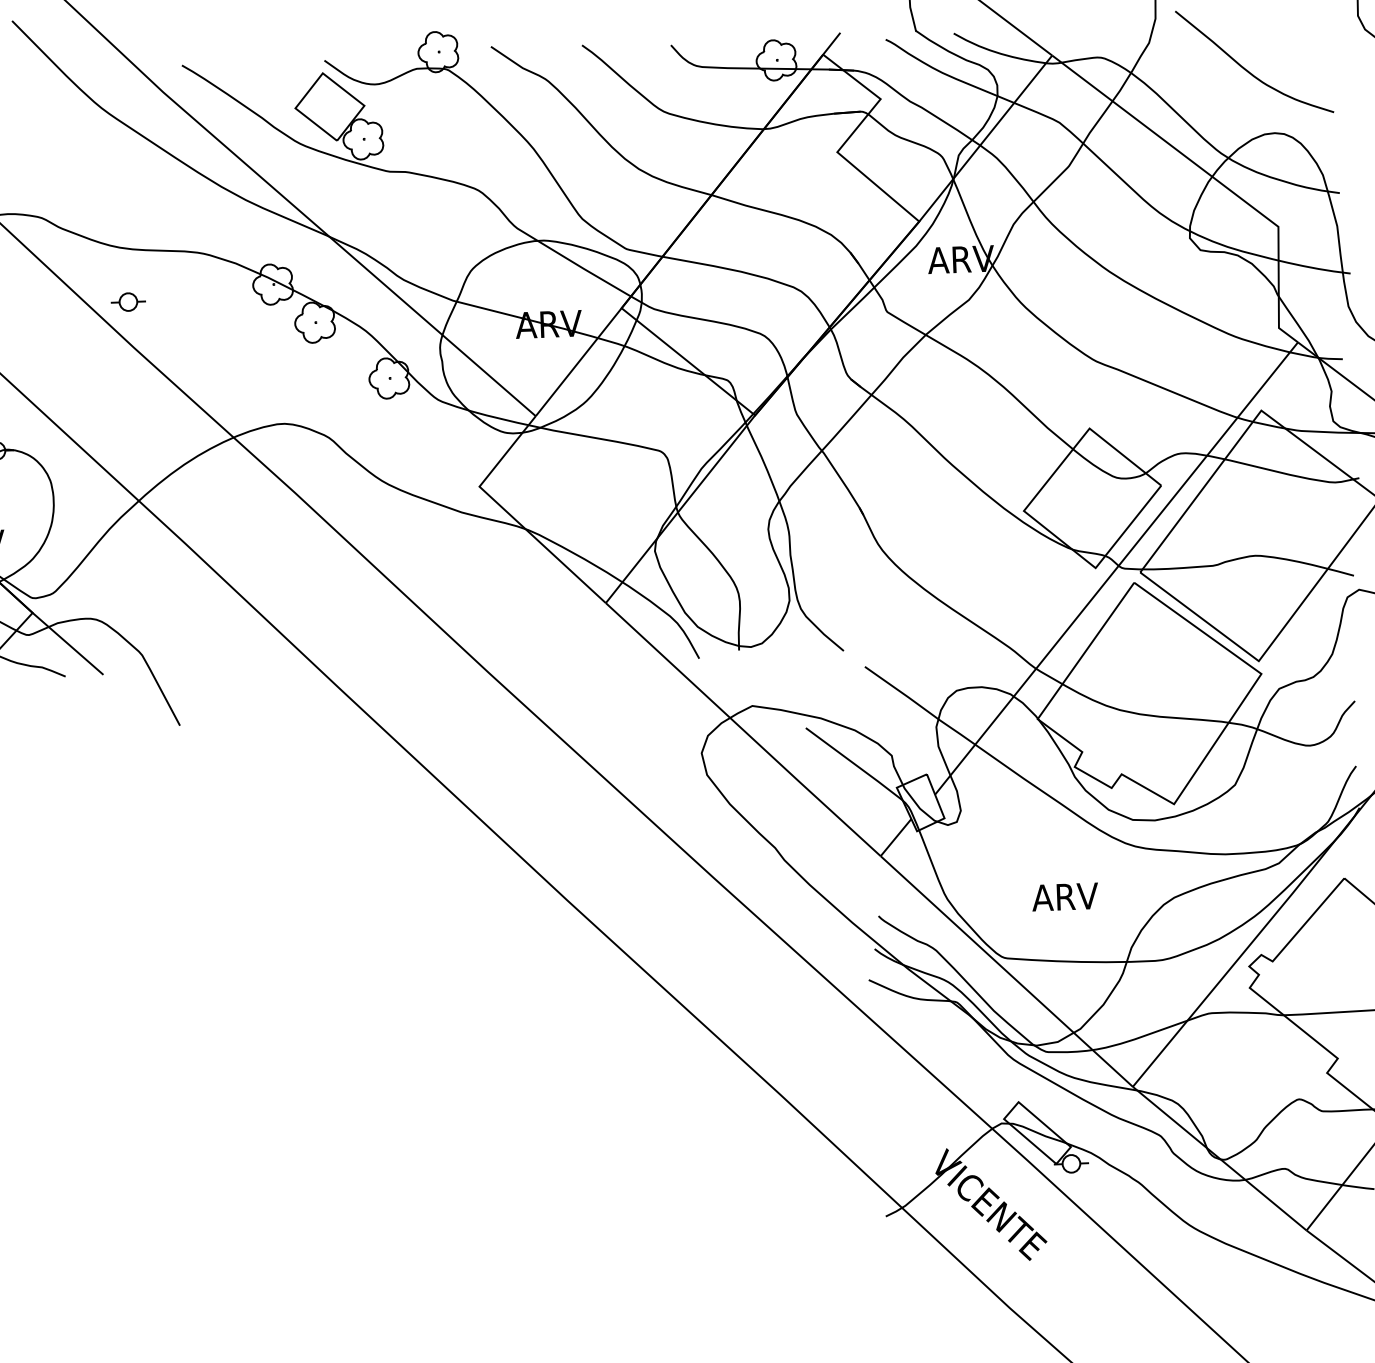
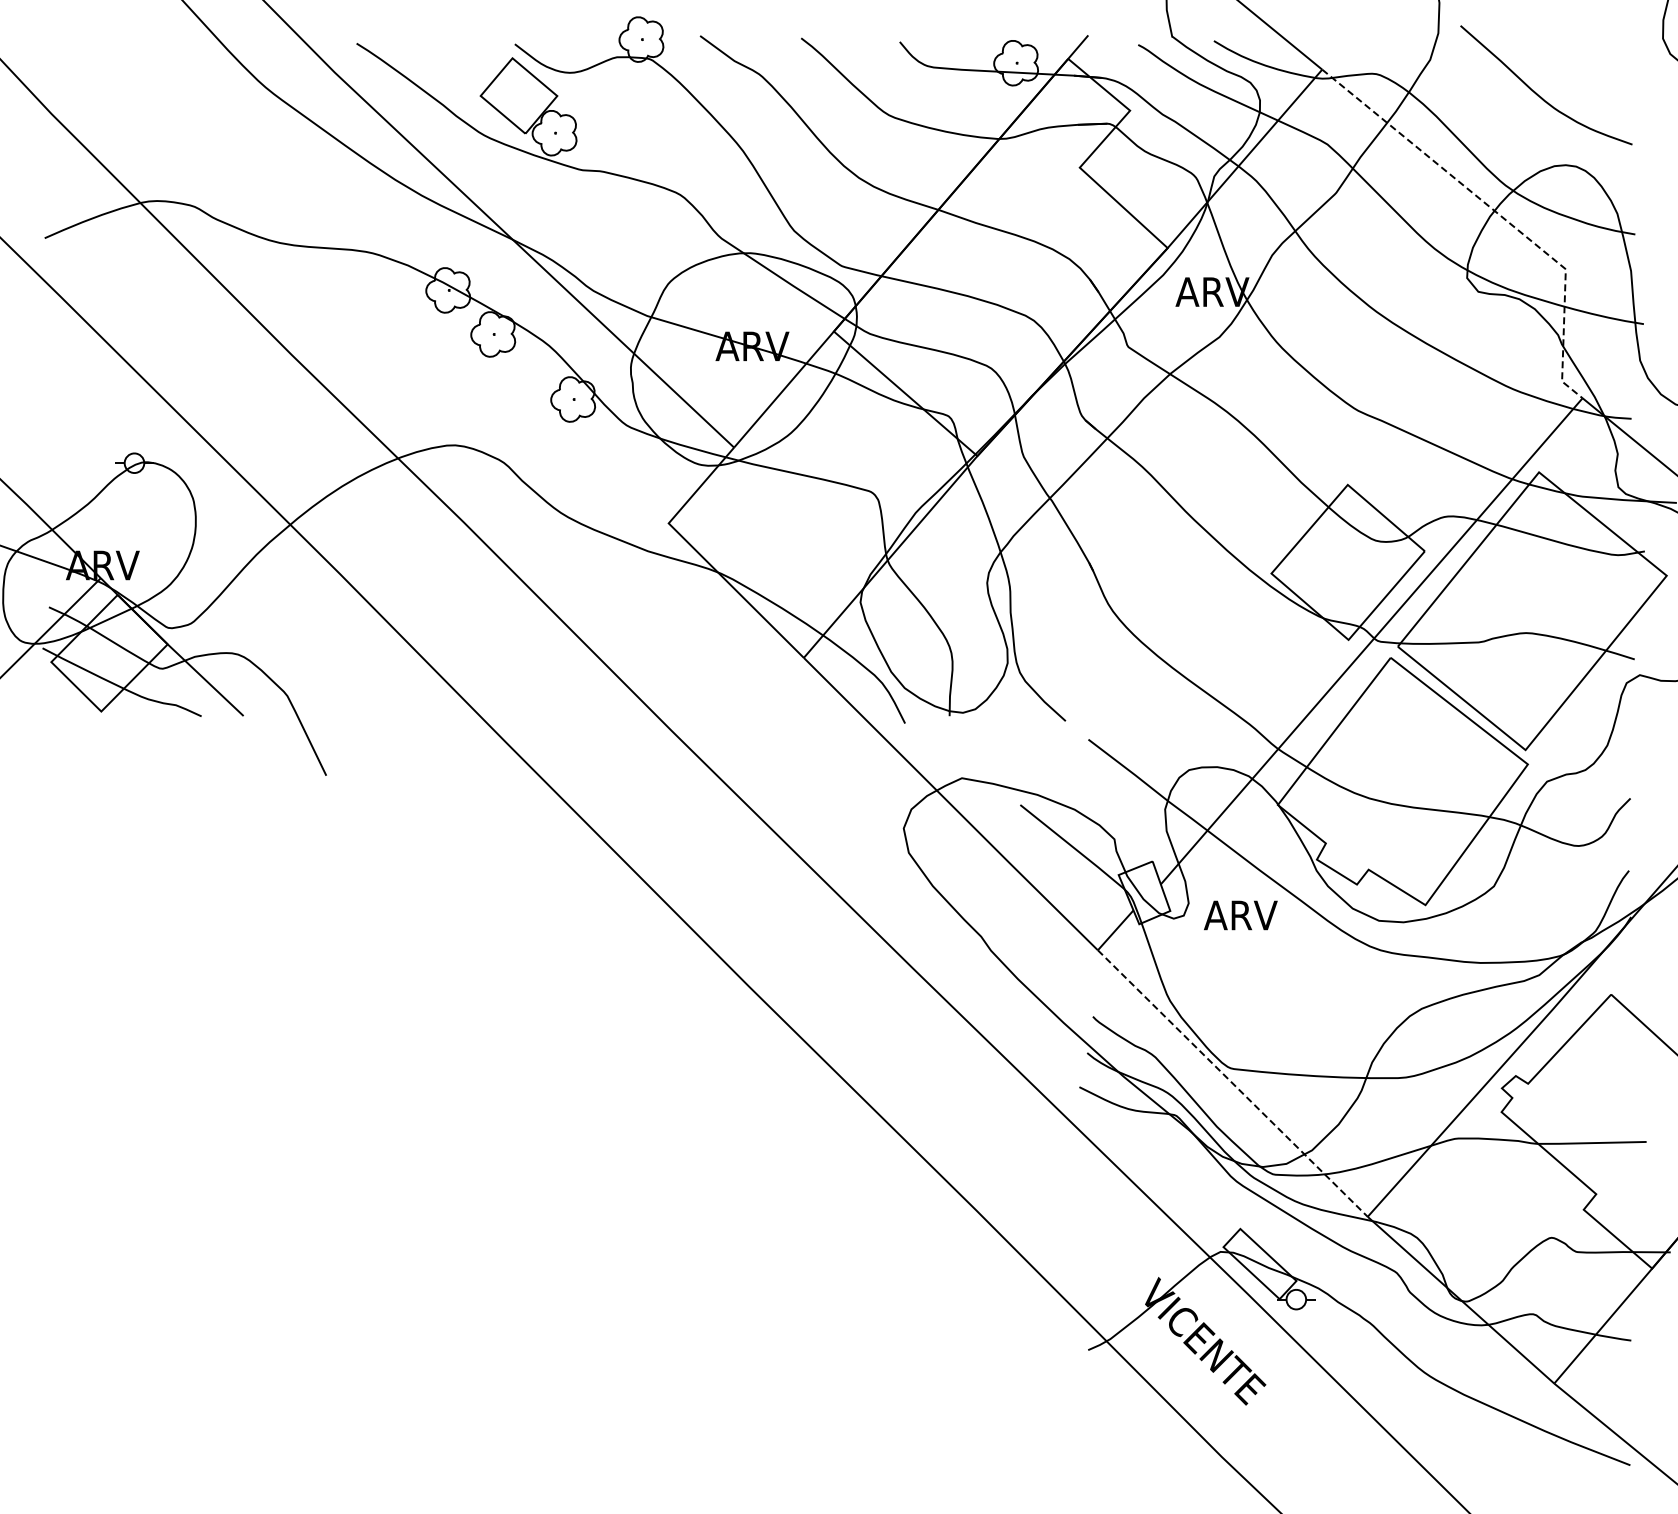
line: (1216, 179) -> (1499, 214), solid -> dashed
part: (128, 301) -> (287, 303), removed
text: (1064, 897) -> (1240, 915), moved
line: (1006, 971) -> (1232, 1083), solid -> dashed

